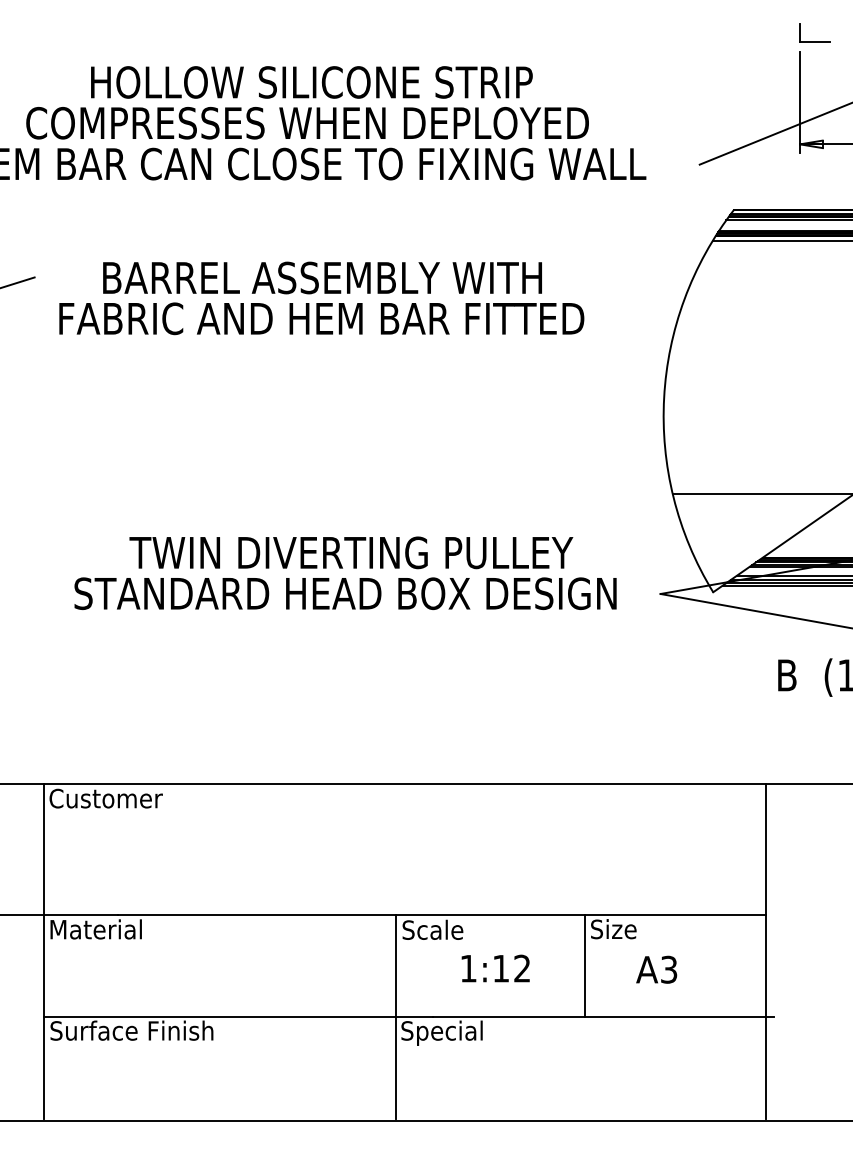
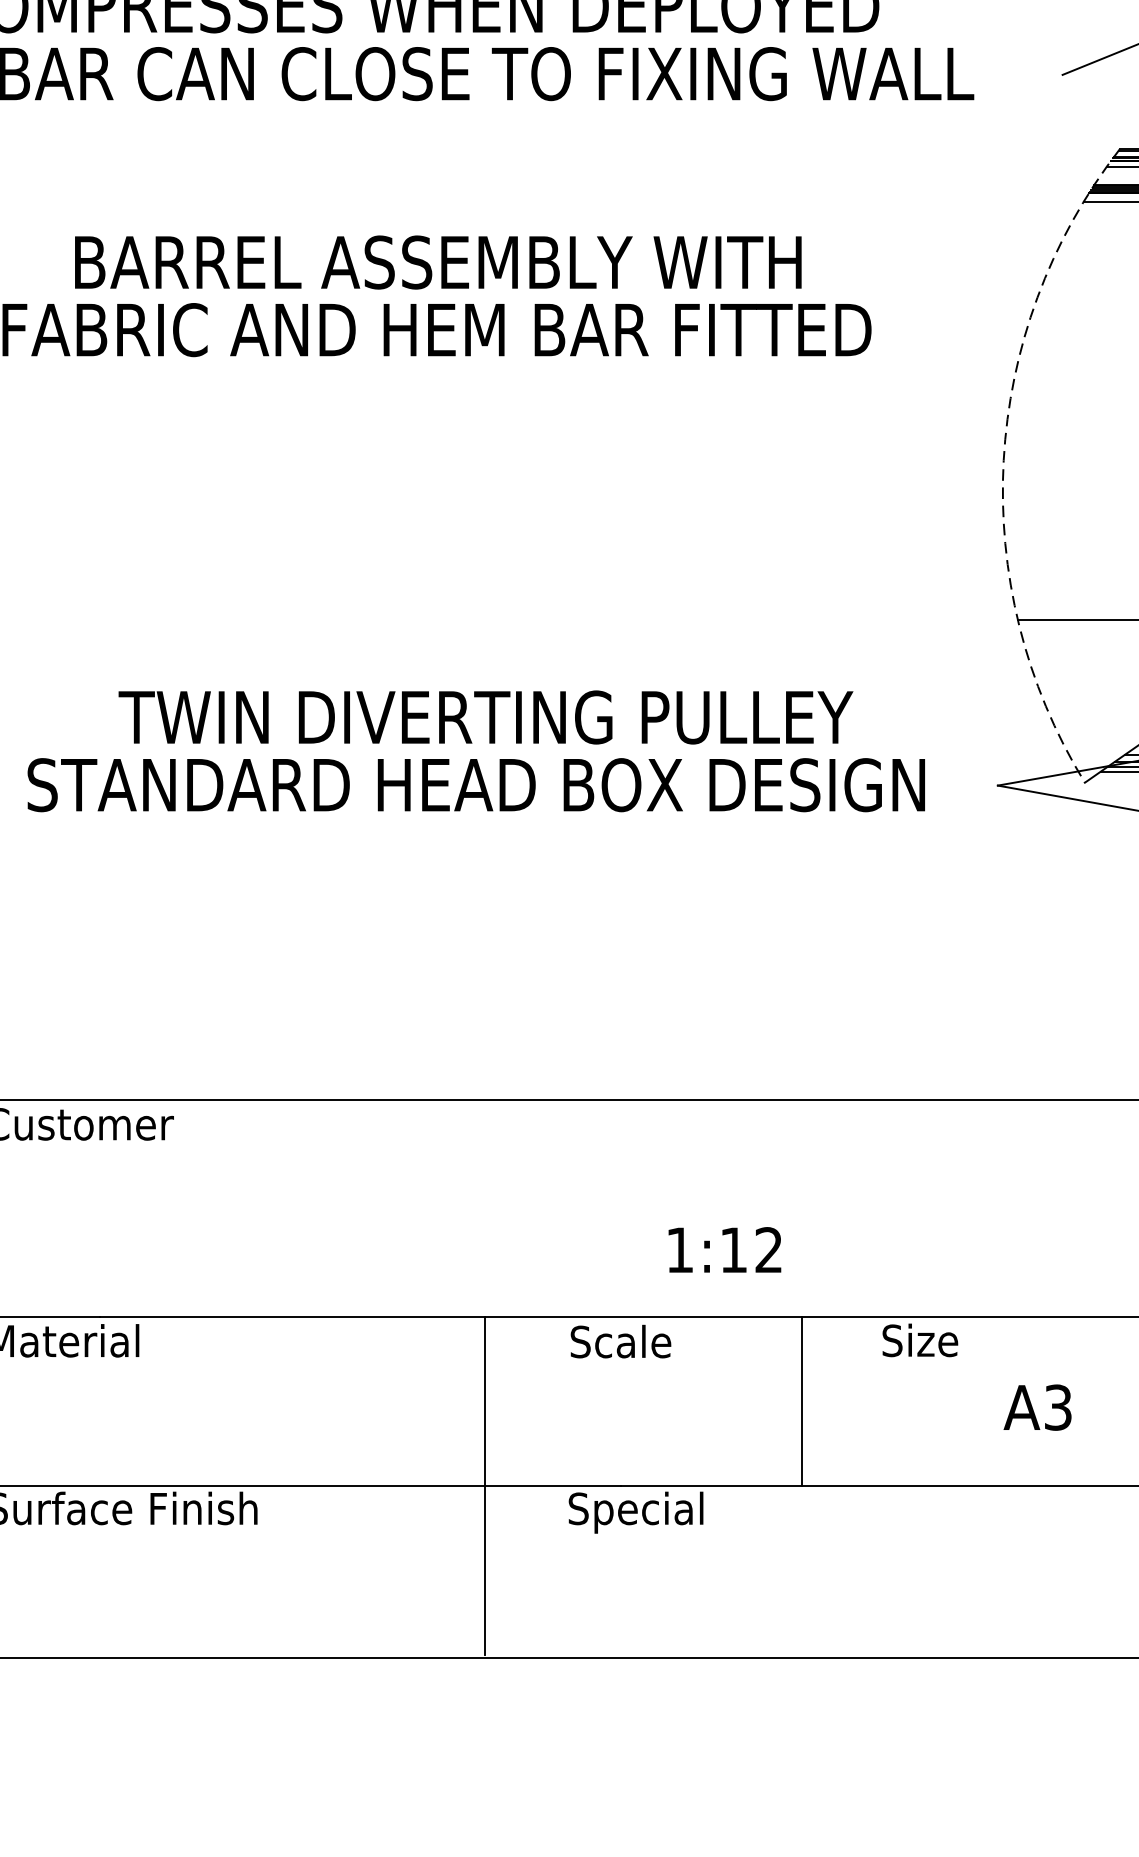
arc: (664, 397) -> (1004, 460), solid -> dashed
line: (585, 965) -> (802, 1400), moved
text: (495, 968) -> (724, 1249), moved
text: (656, 969) -> (1037, 1407), moved
line: (395, 1016) -> (484, 1484), moved

